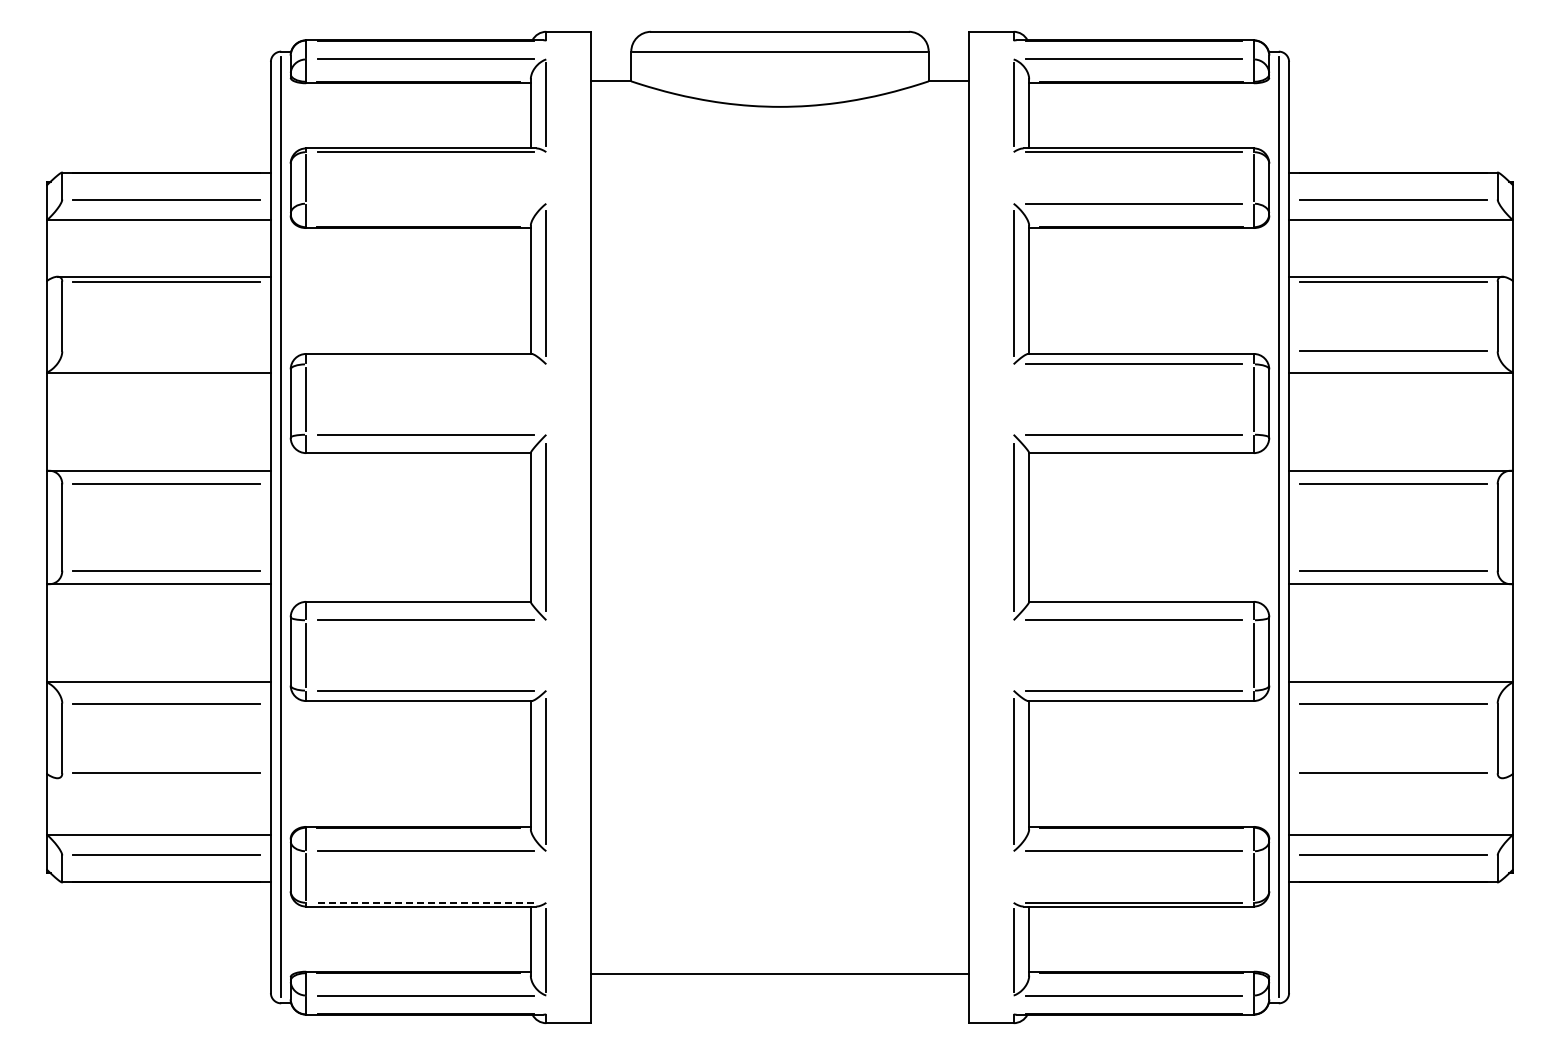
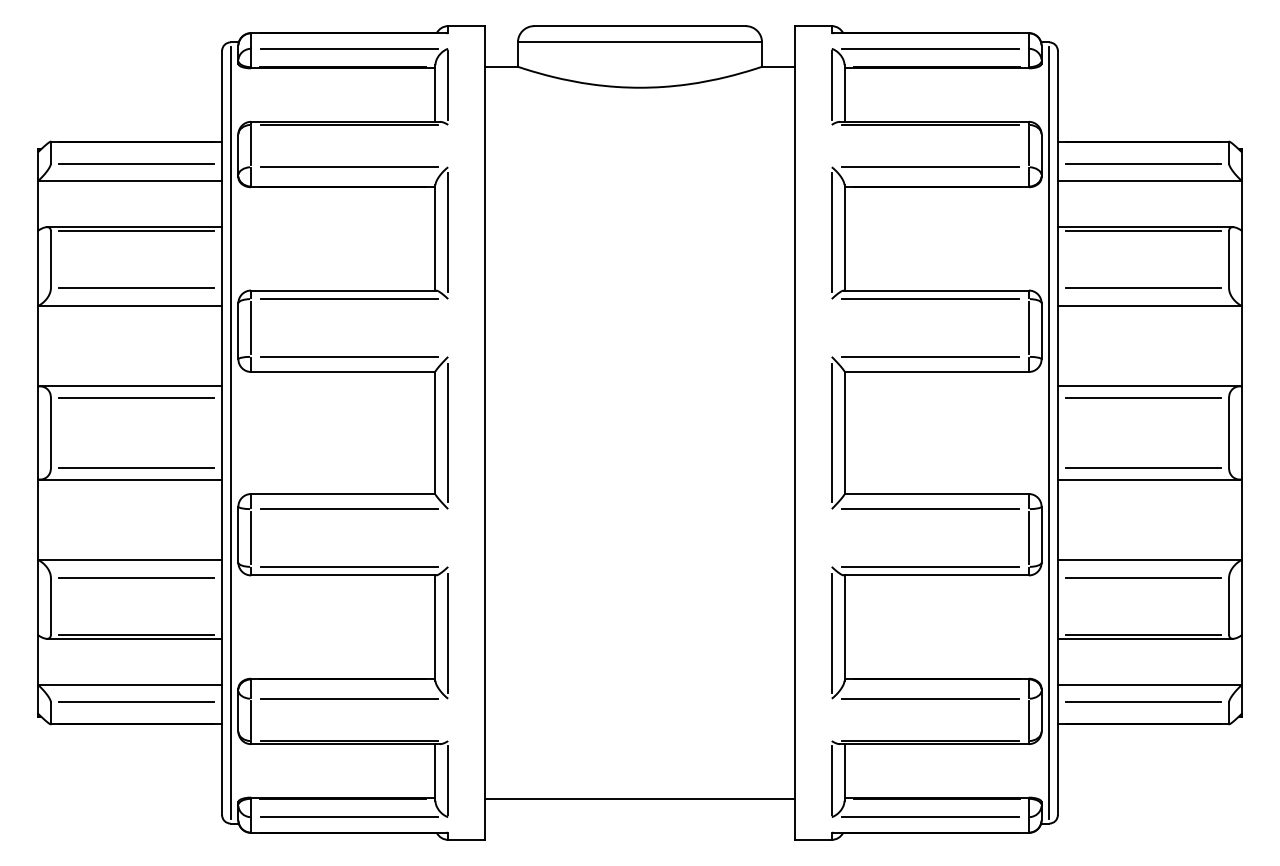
line: (426, 203) -> (349, 167), added
line: (166, 350) -> (136, 287), added
line: (426, 364) -> (349, 299), added
line: (163, 778) -> (133, 639), added
line: (1395, 778) -> (1145, 639), added
line: (425, 902) -> (349, 740), dashed -> solid

